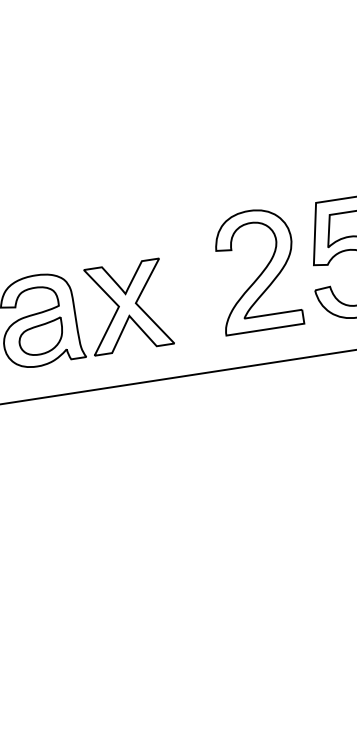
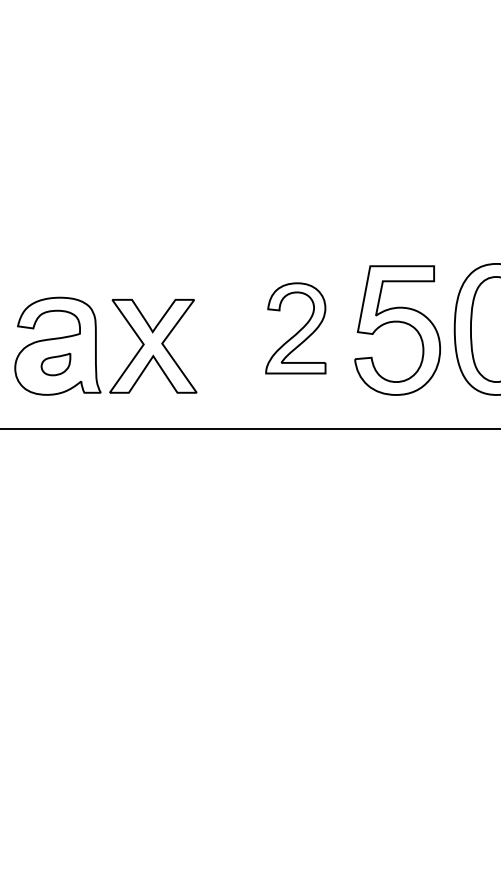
part: (256, 270) -> (295, 328), size x0.7
part: (40, 337) -> (55, 364), size x0.6

